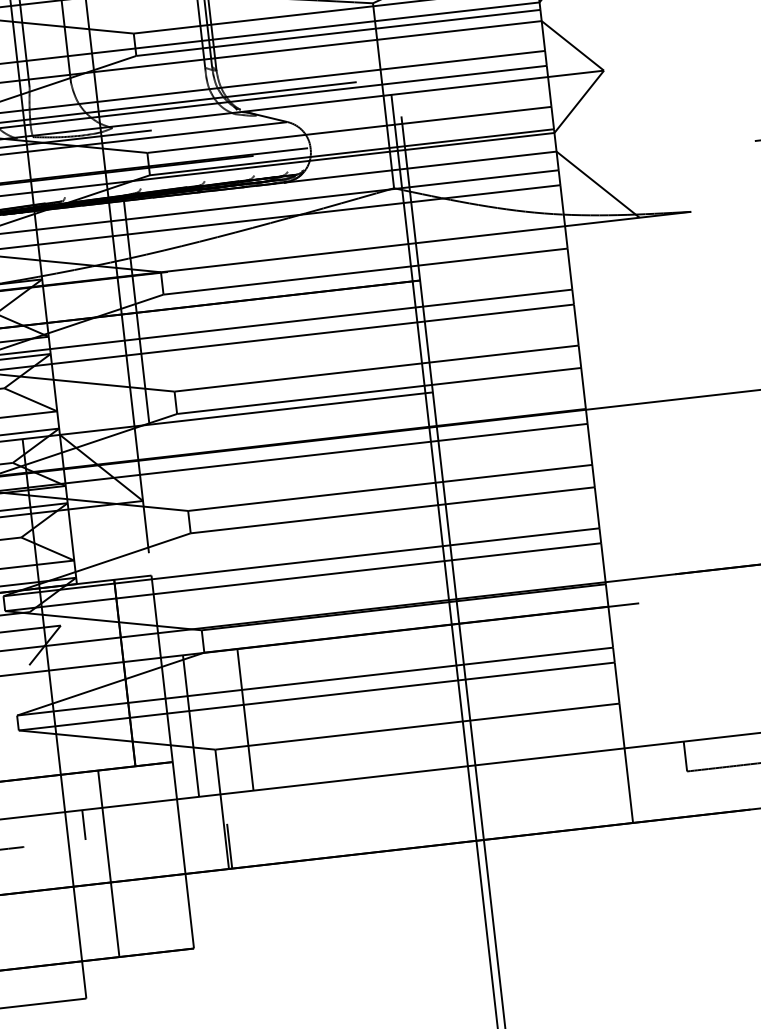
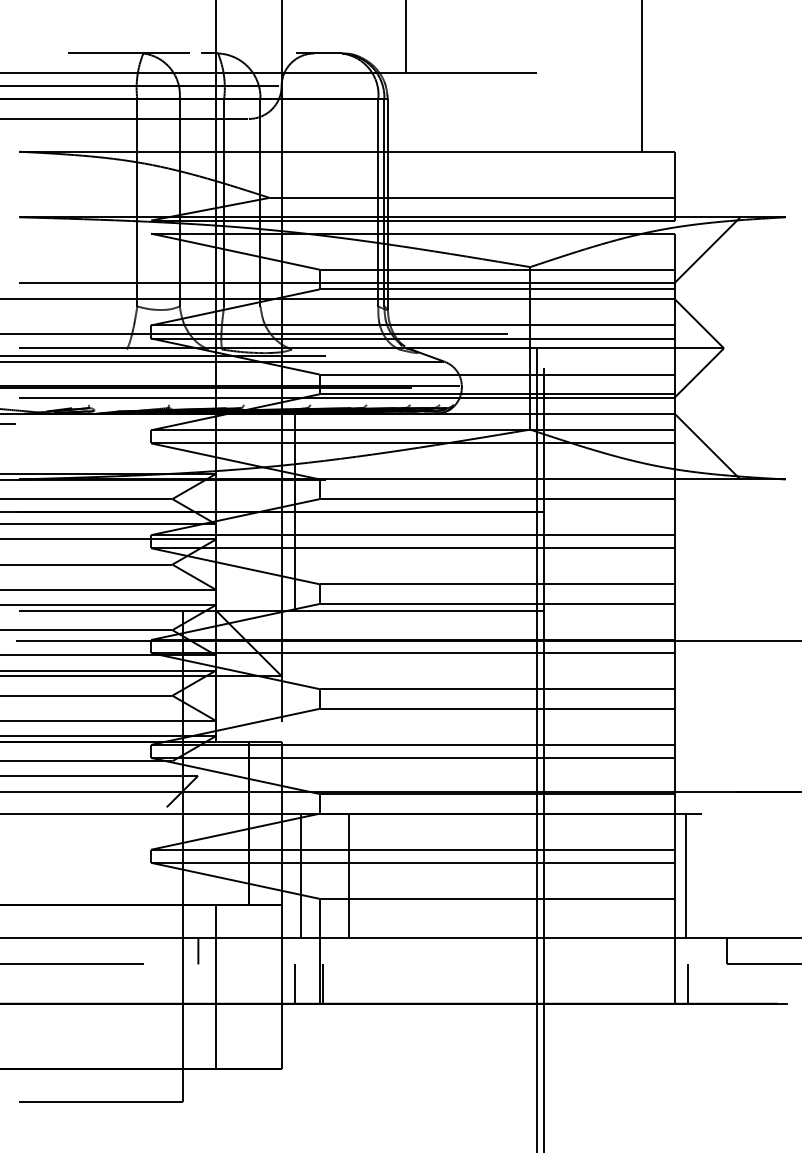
line: (629, 675) -> (686, 875), added
line: (644, 798) -> (687, 983), added
line: (197, 849) -> (294, 983), added

